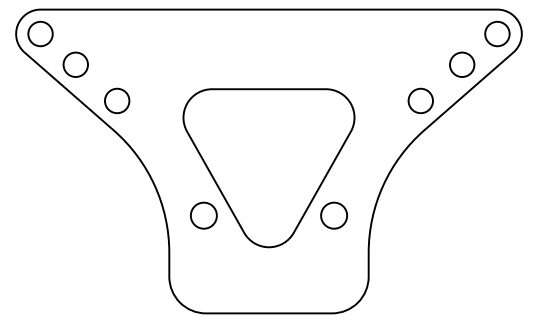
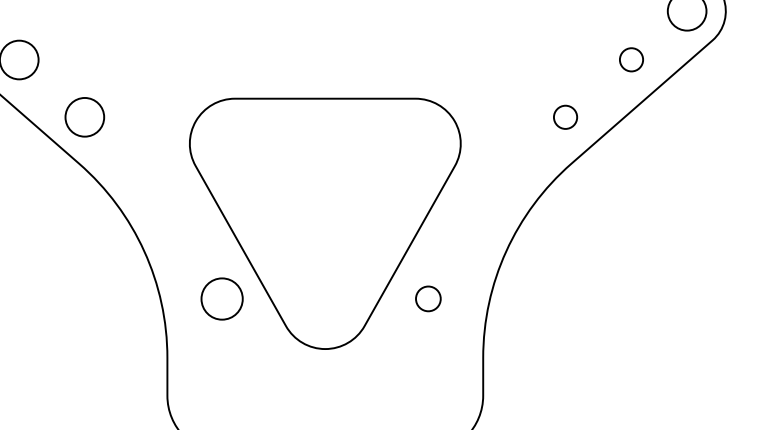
circle: (462, 64) -> (631, 59), size x0.6
circle: (420, 100) -> (565, 116), size x0.6
circle: (333, 215) -> (427, 298), size x0.6

